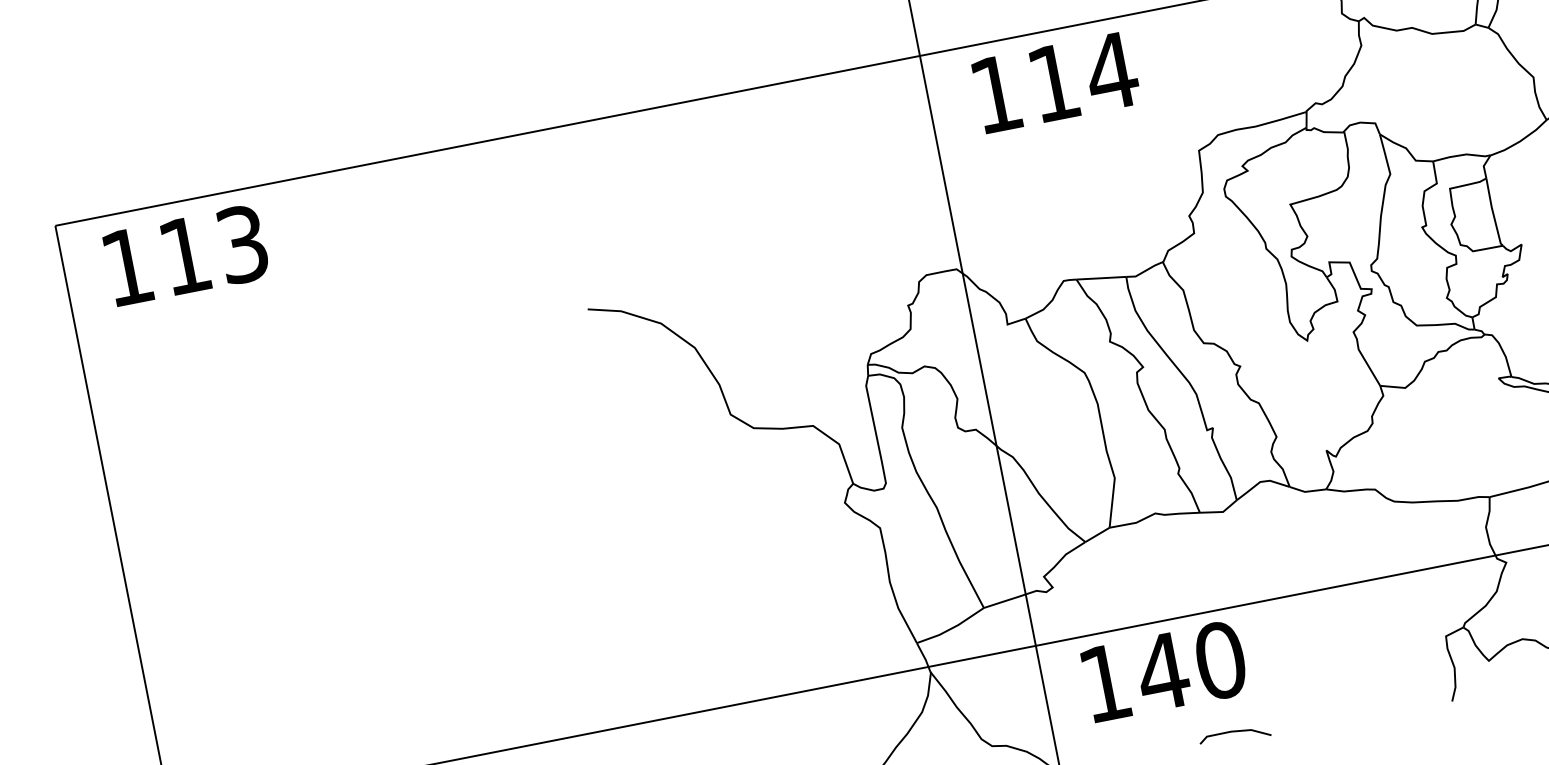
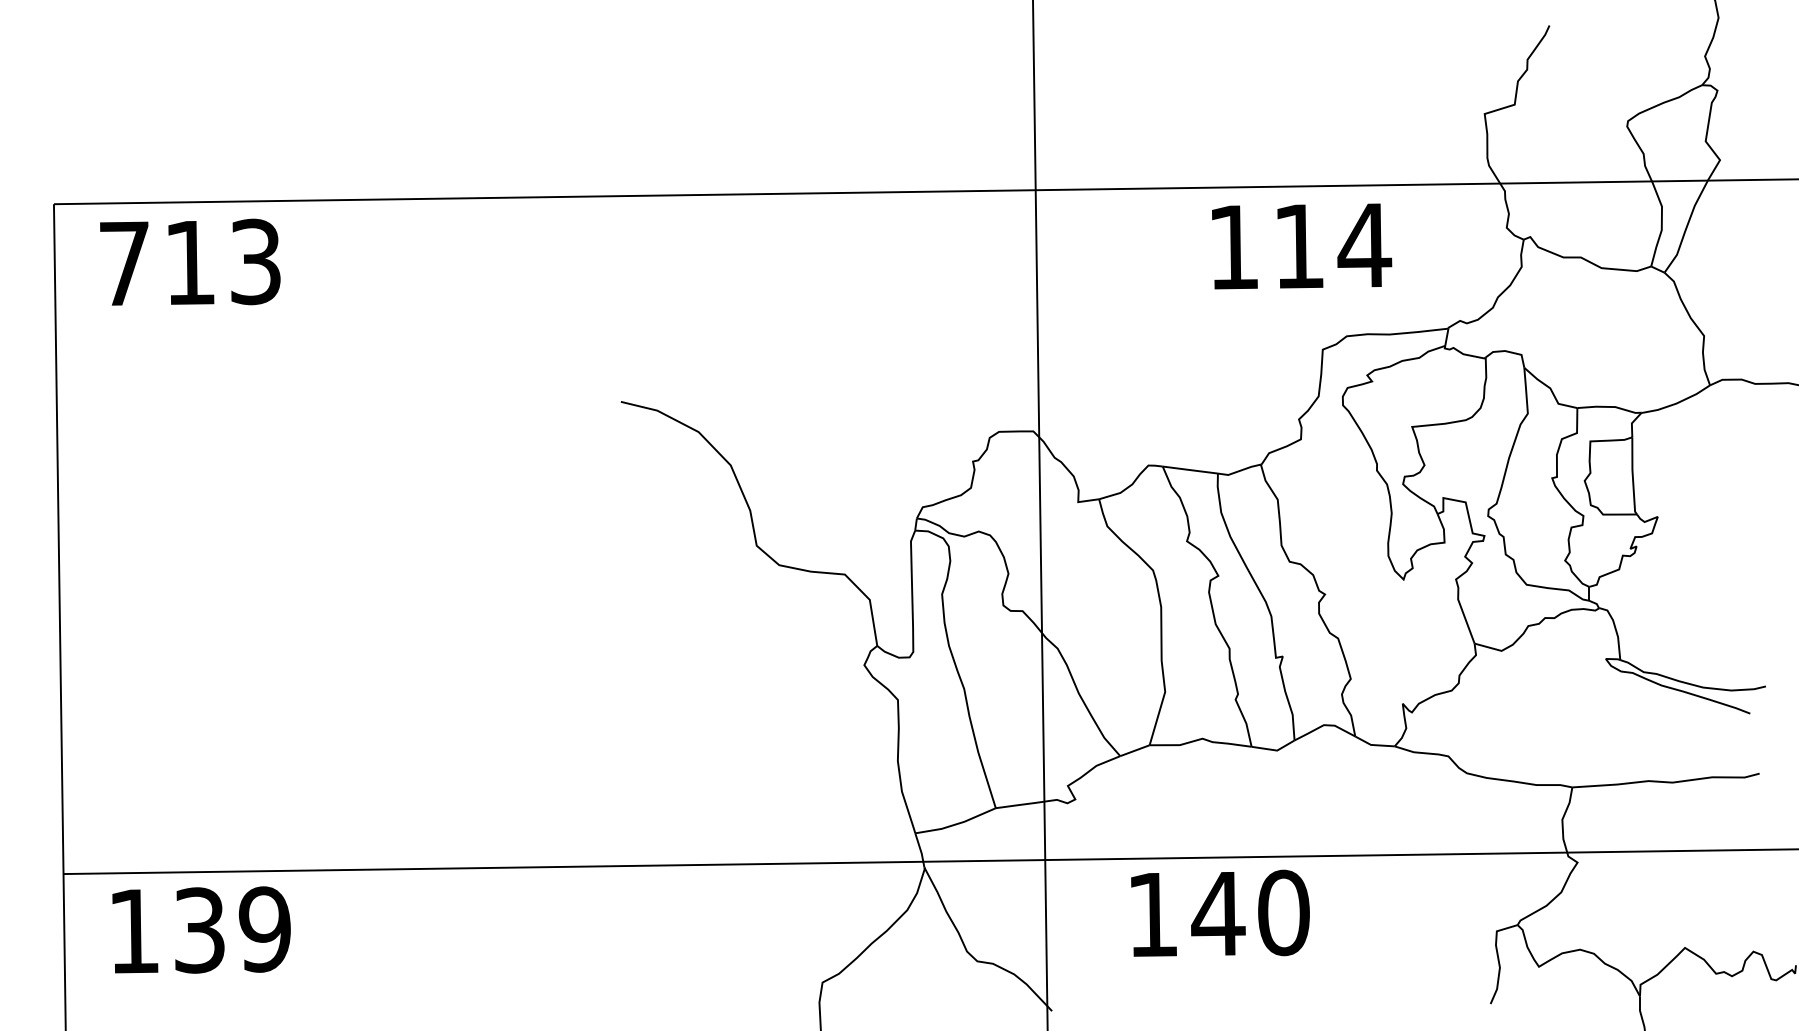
text: (1056, 82) -> (1302, 246), moved
text: (127, 266) -> (124, 263), 113 -> 713
text: (1164, 670) -> (1220, 912), moved
line: (1234, 732) -> (1245, 994), removed

